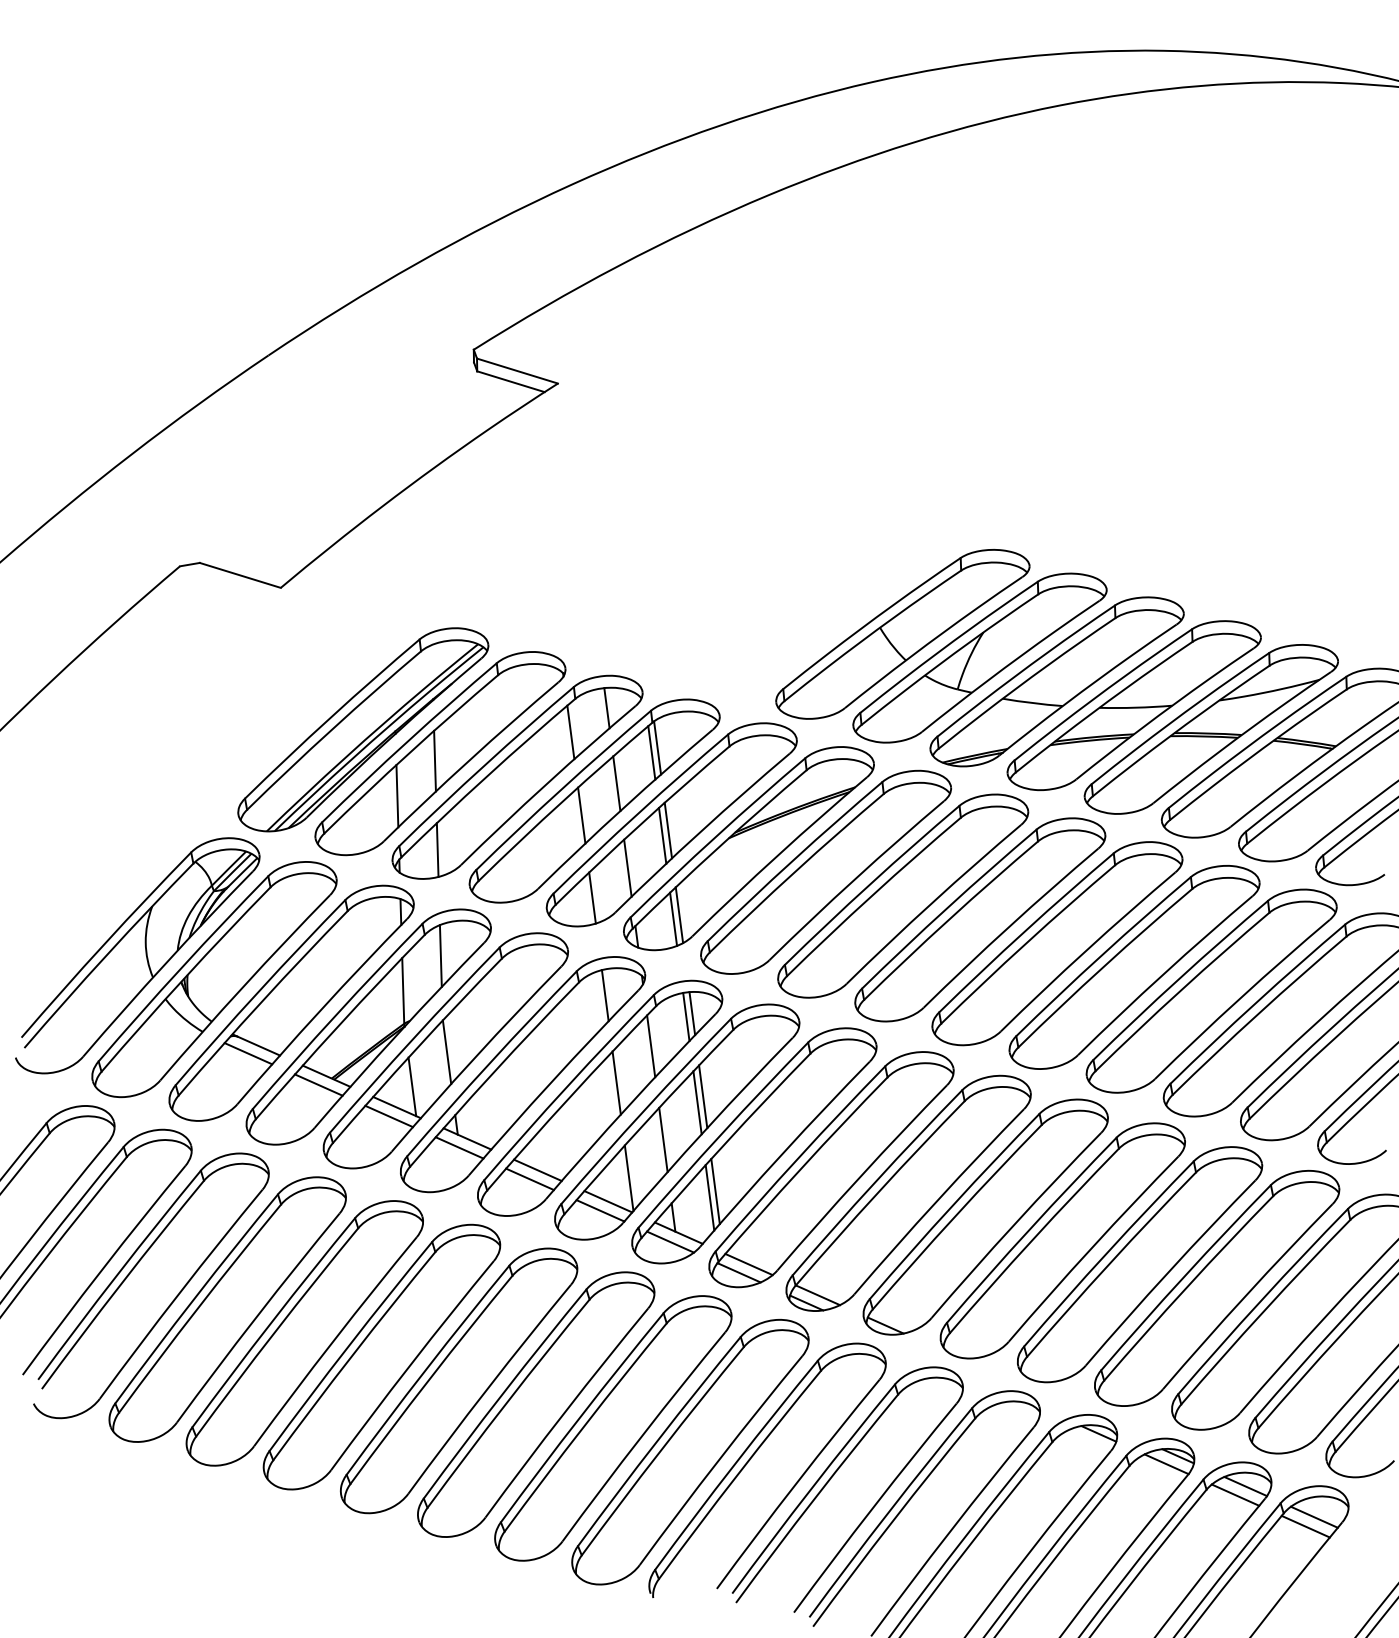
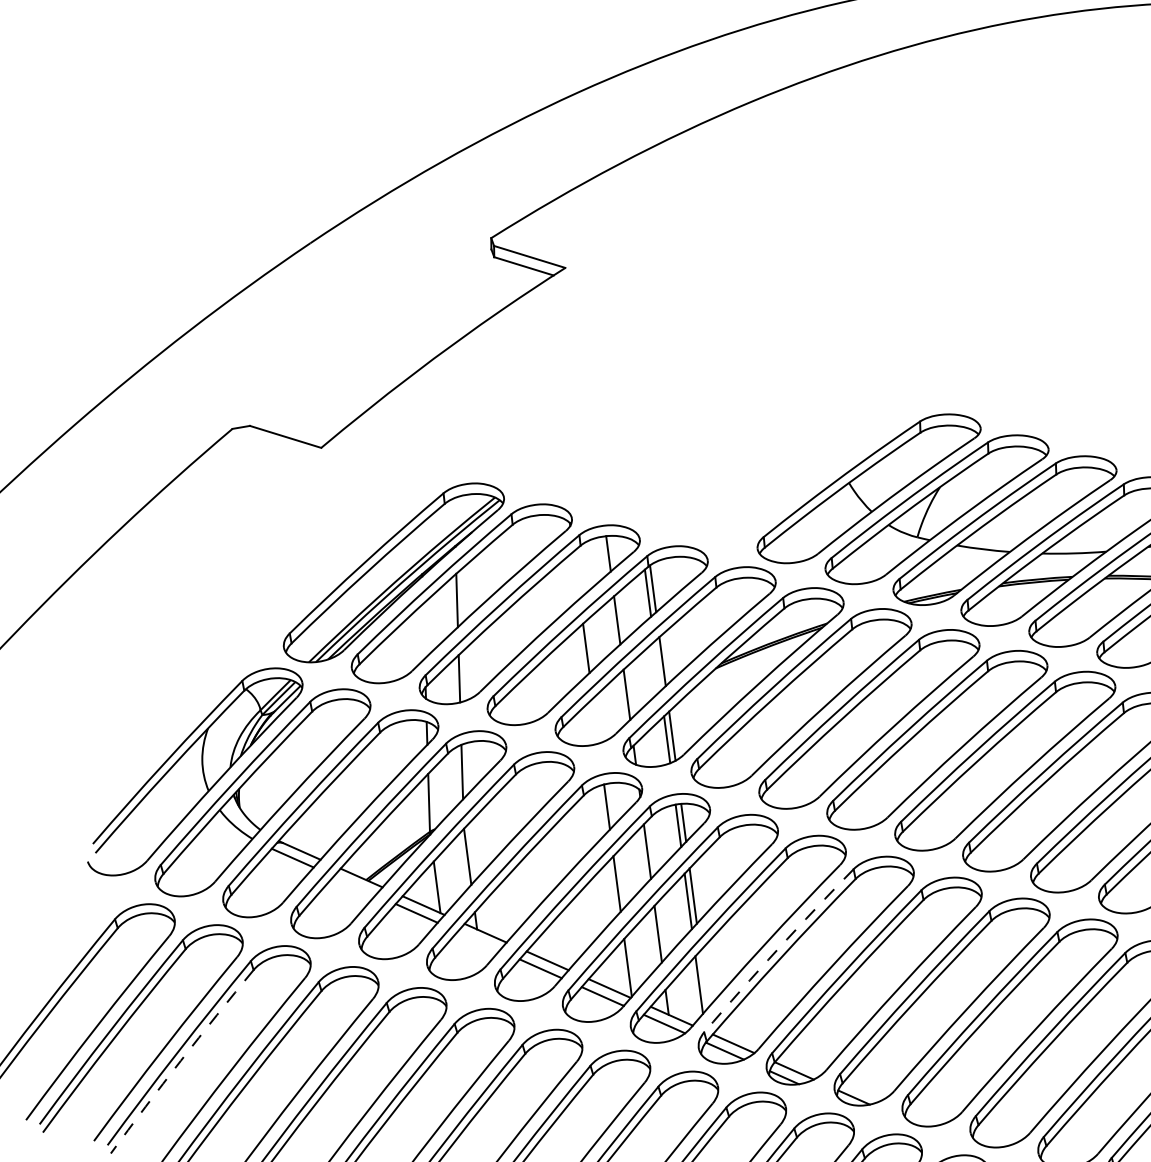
line: (570, 732) -> (576, 575), removed
line: (397, 796) -> (424, 631), removed
line: (662, 835) -> (657, 665), removed
line: (592, 897) -> (595, 720), removed
line: (318, 1084) -> (354, 885), removed
line: (459, 1147) -> (478, 940), removed
arc: (799, 1157) -> (778, 949), solid -> dashed
line: (715, 1191) -> (704, 979), removed
arc: (121, 1283) -> (180, 1060), solid -> dashed

